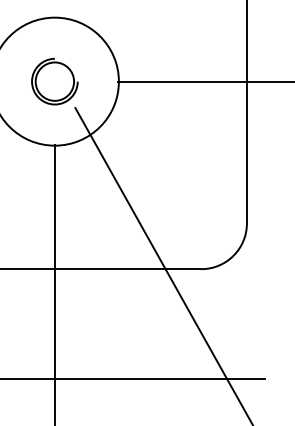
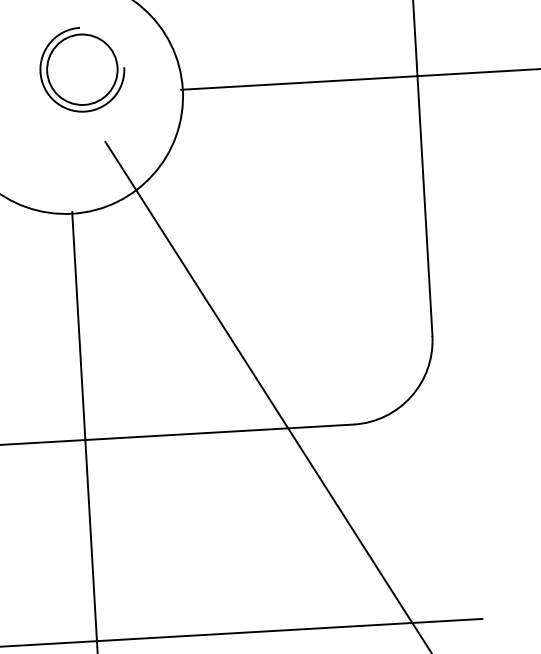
part: (54, 81) -> (81, 69), moved

